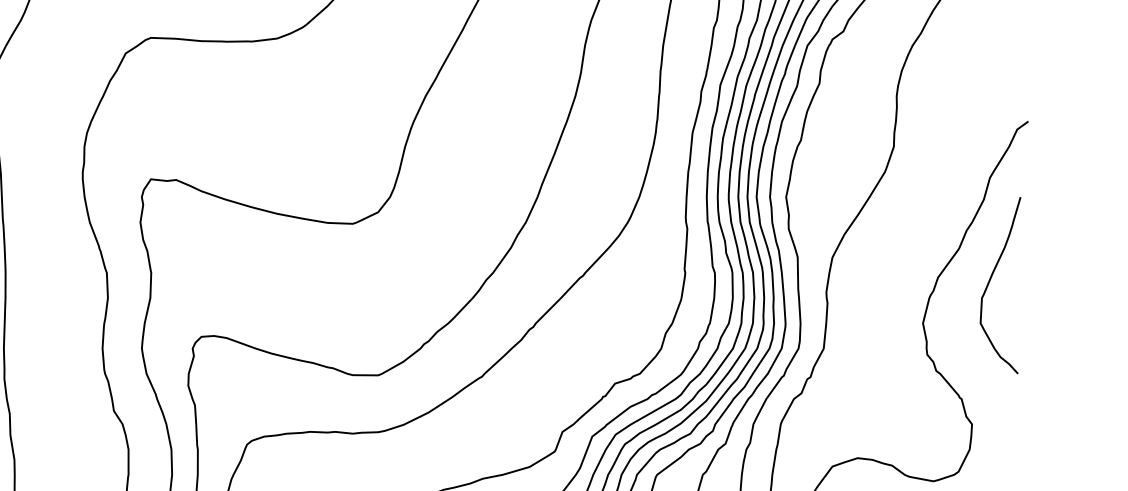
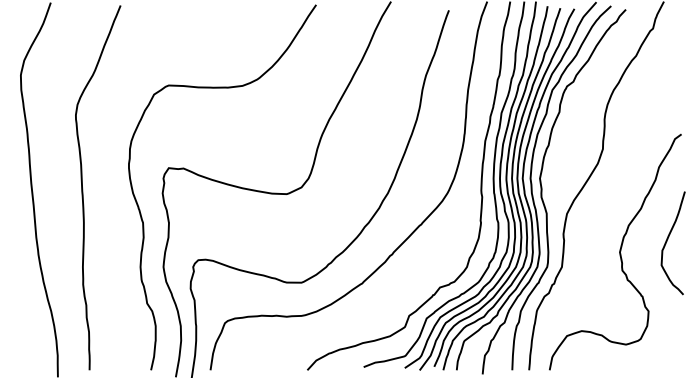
curve: (990, 282) -> (667, 241), moved

